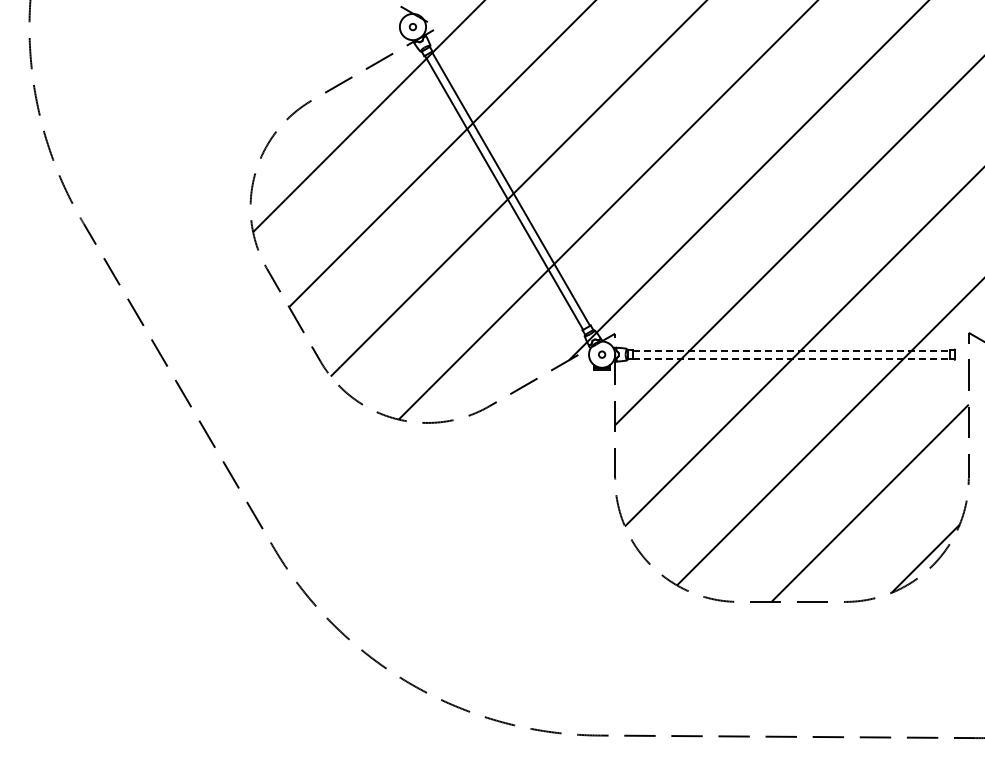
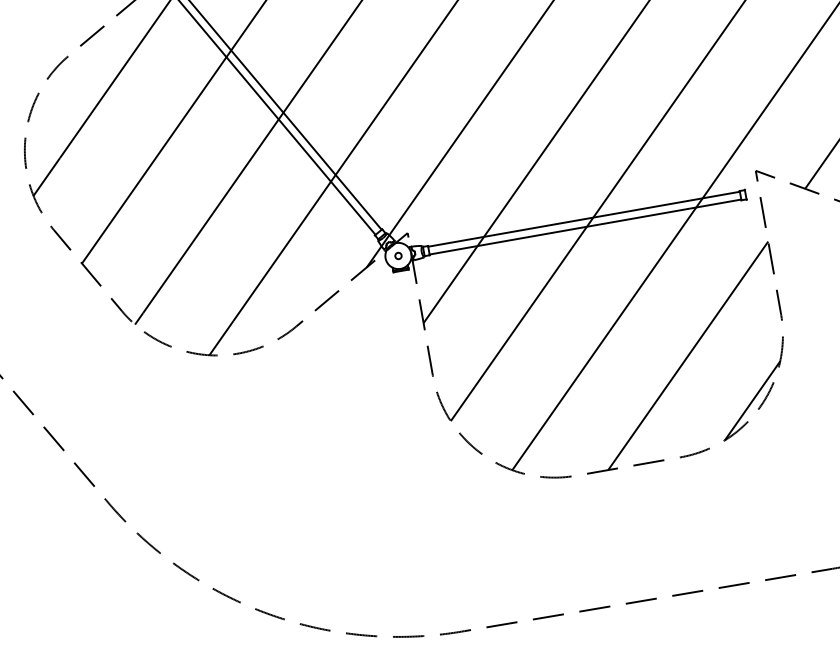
line: (791, 350) -> (584, 219), dashed -> solid
line: (791, 358) -> (585, 226), dashed -> solid

